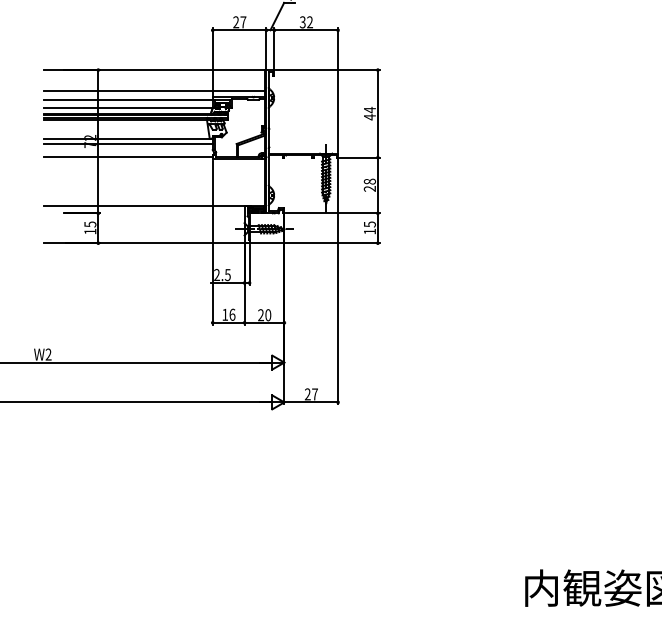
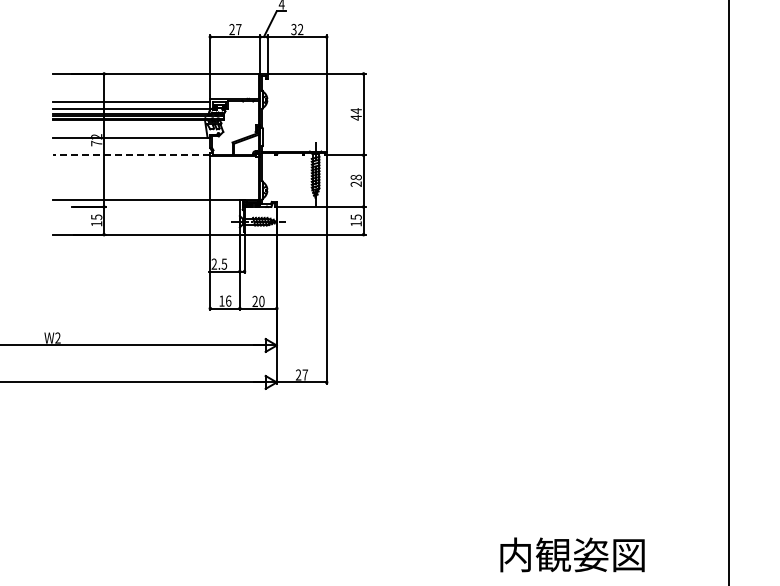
line: (154, 91) -> (156, 93), removed
line: (127, 143) -> (131, 142), removed
line: (127, 157) -> (131, 155), solid -> dashed

